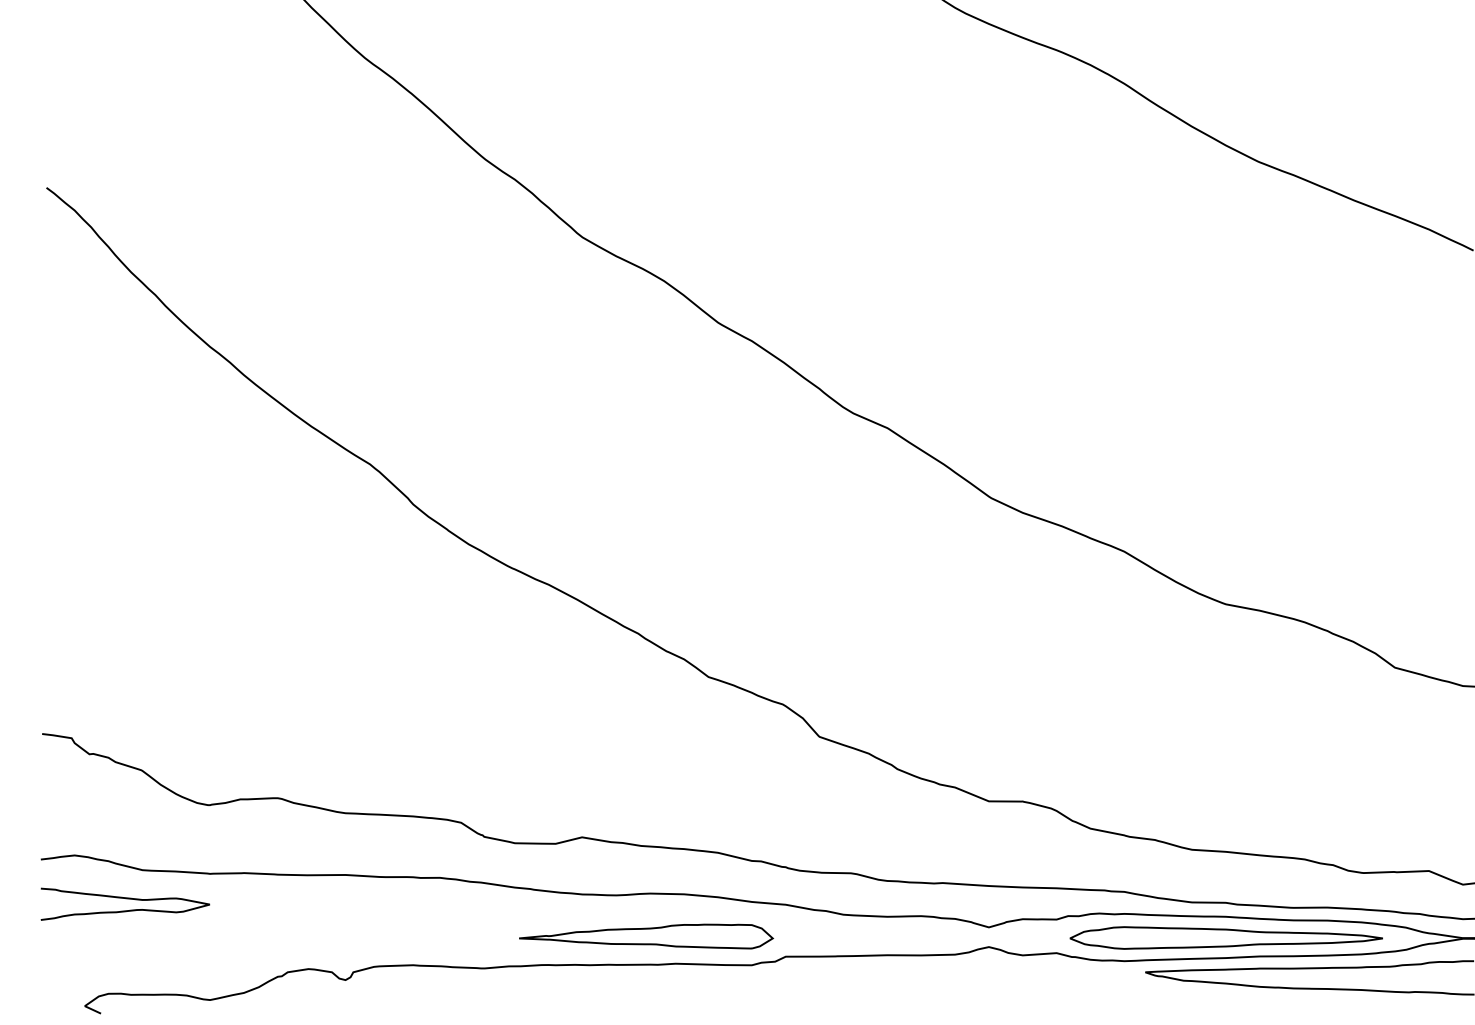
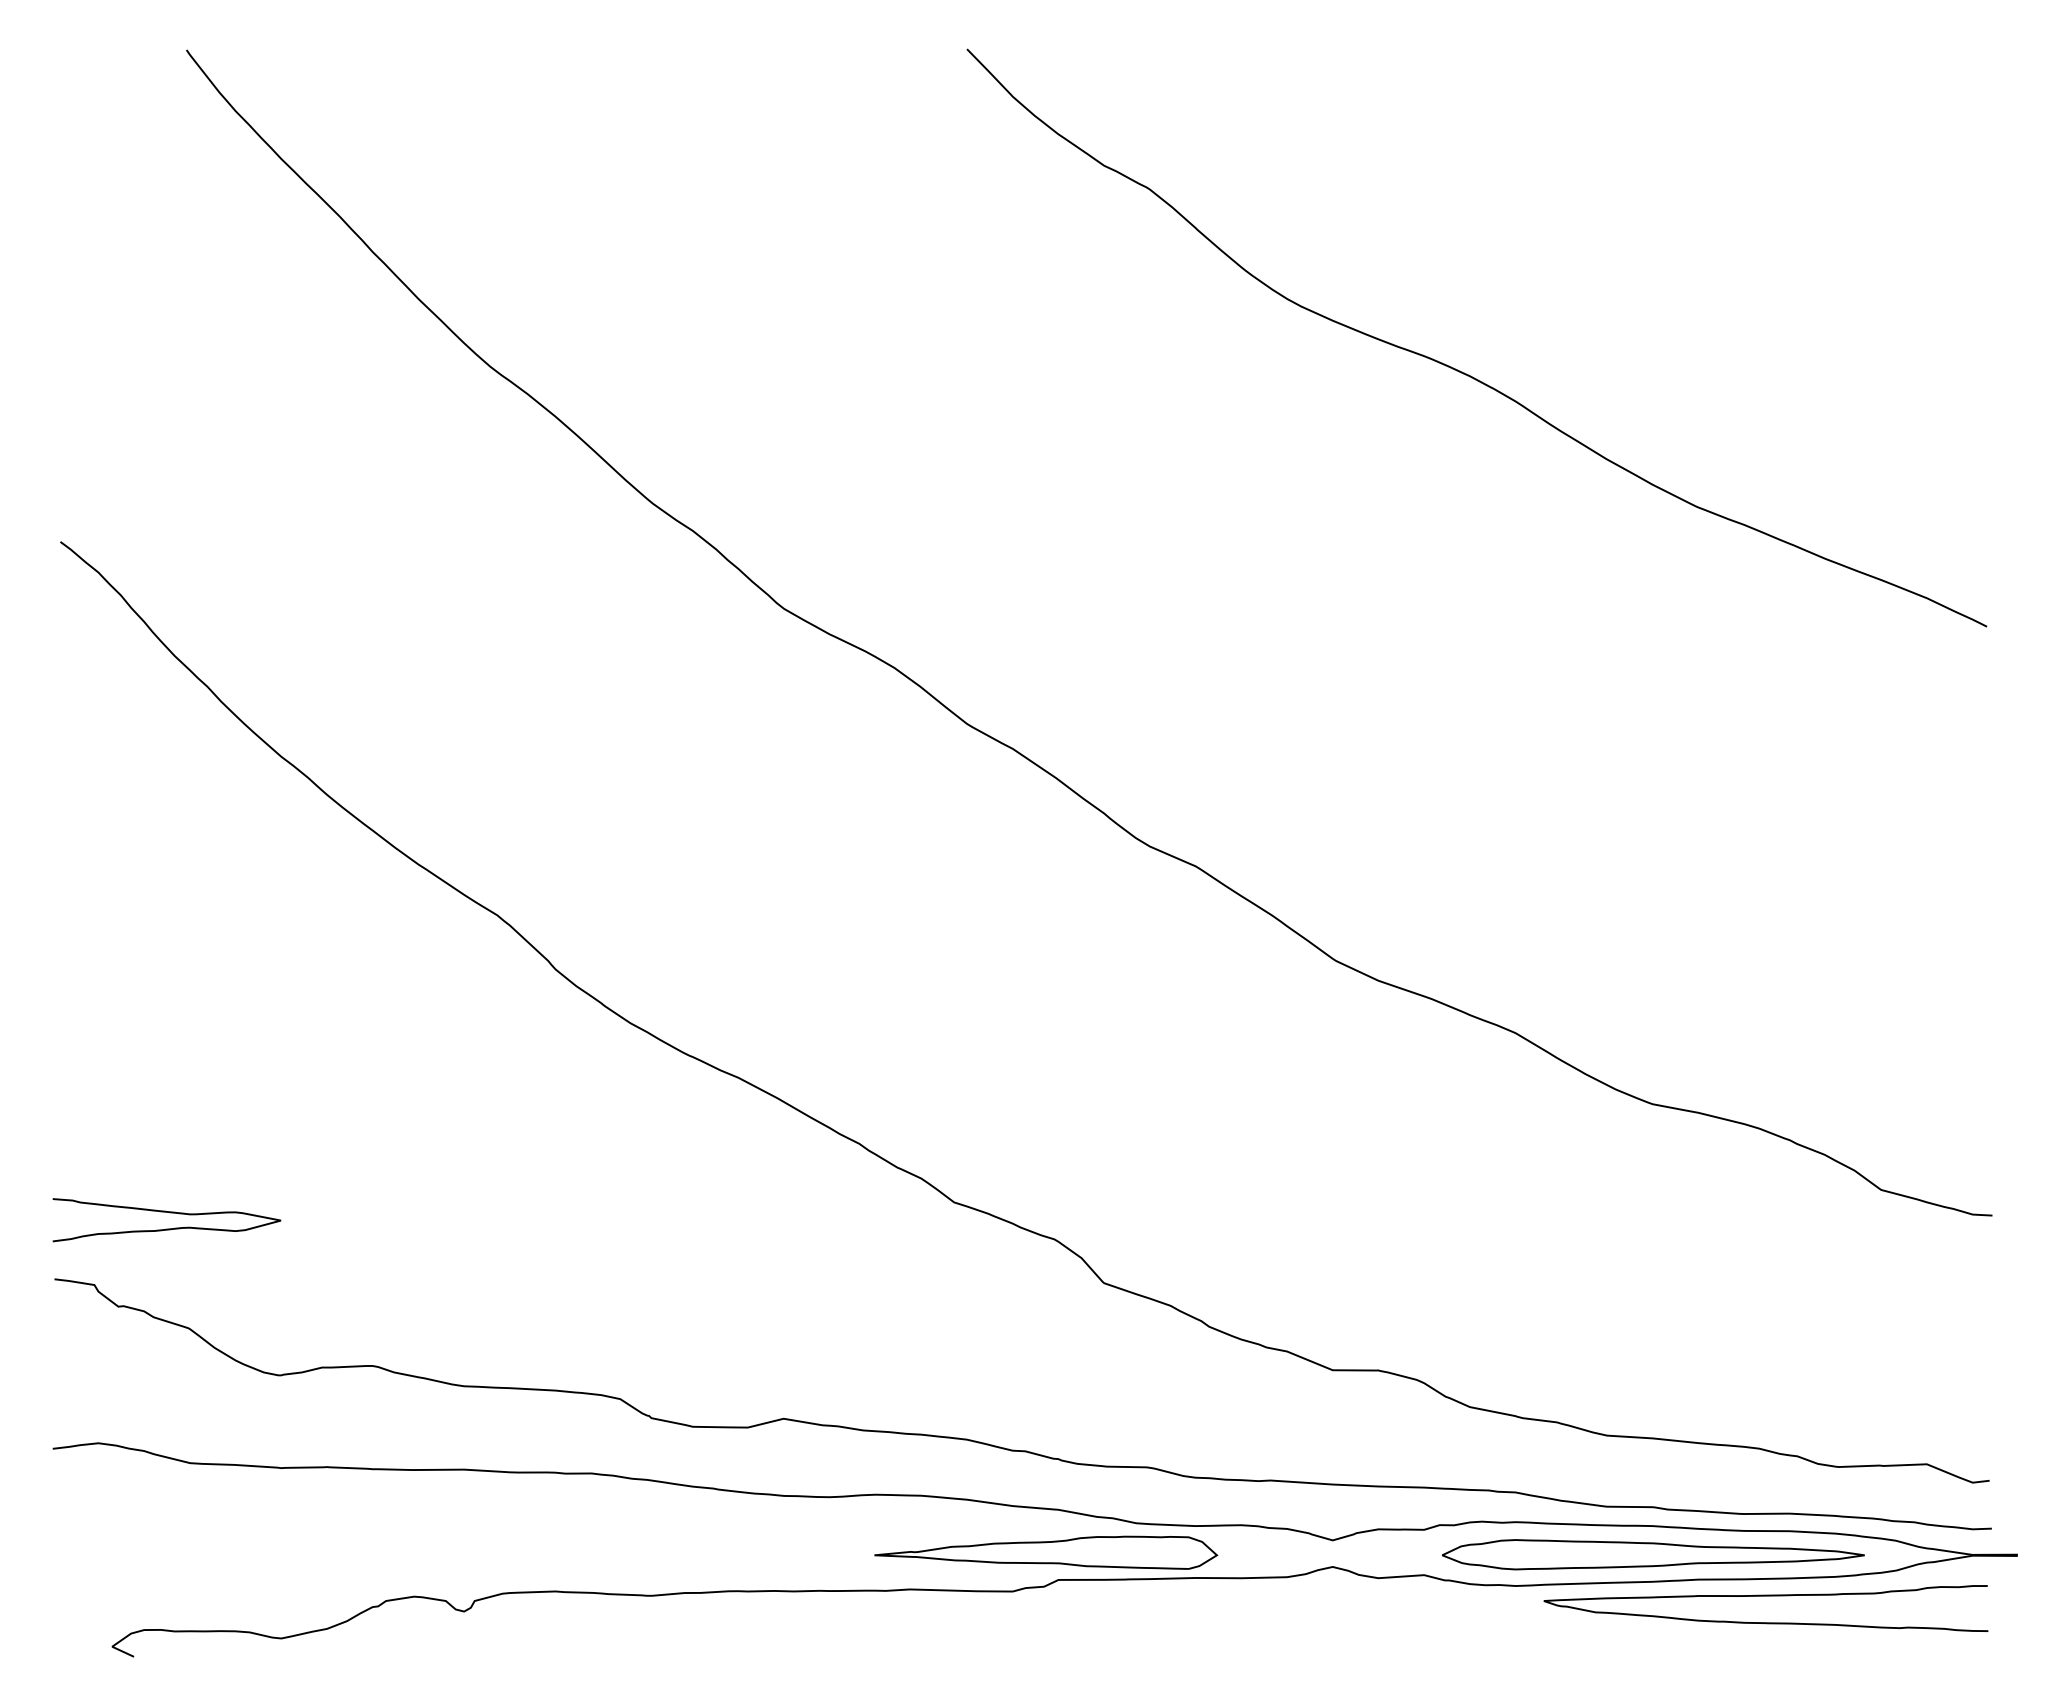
curve: (127, 899) -> (169, 1213), moved
part: (646, 936) -> (1046, 1552), moved

